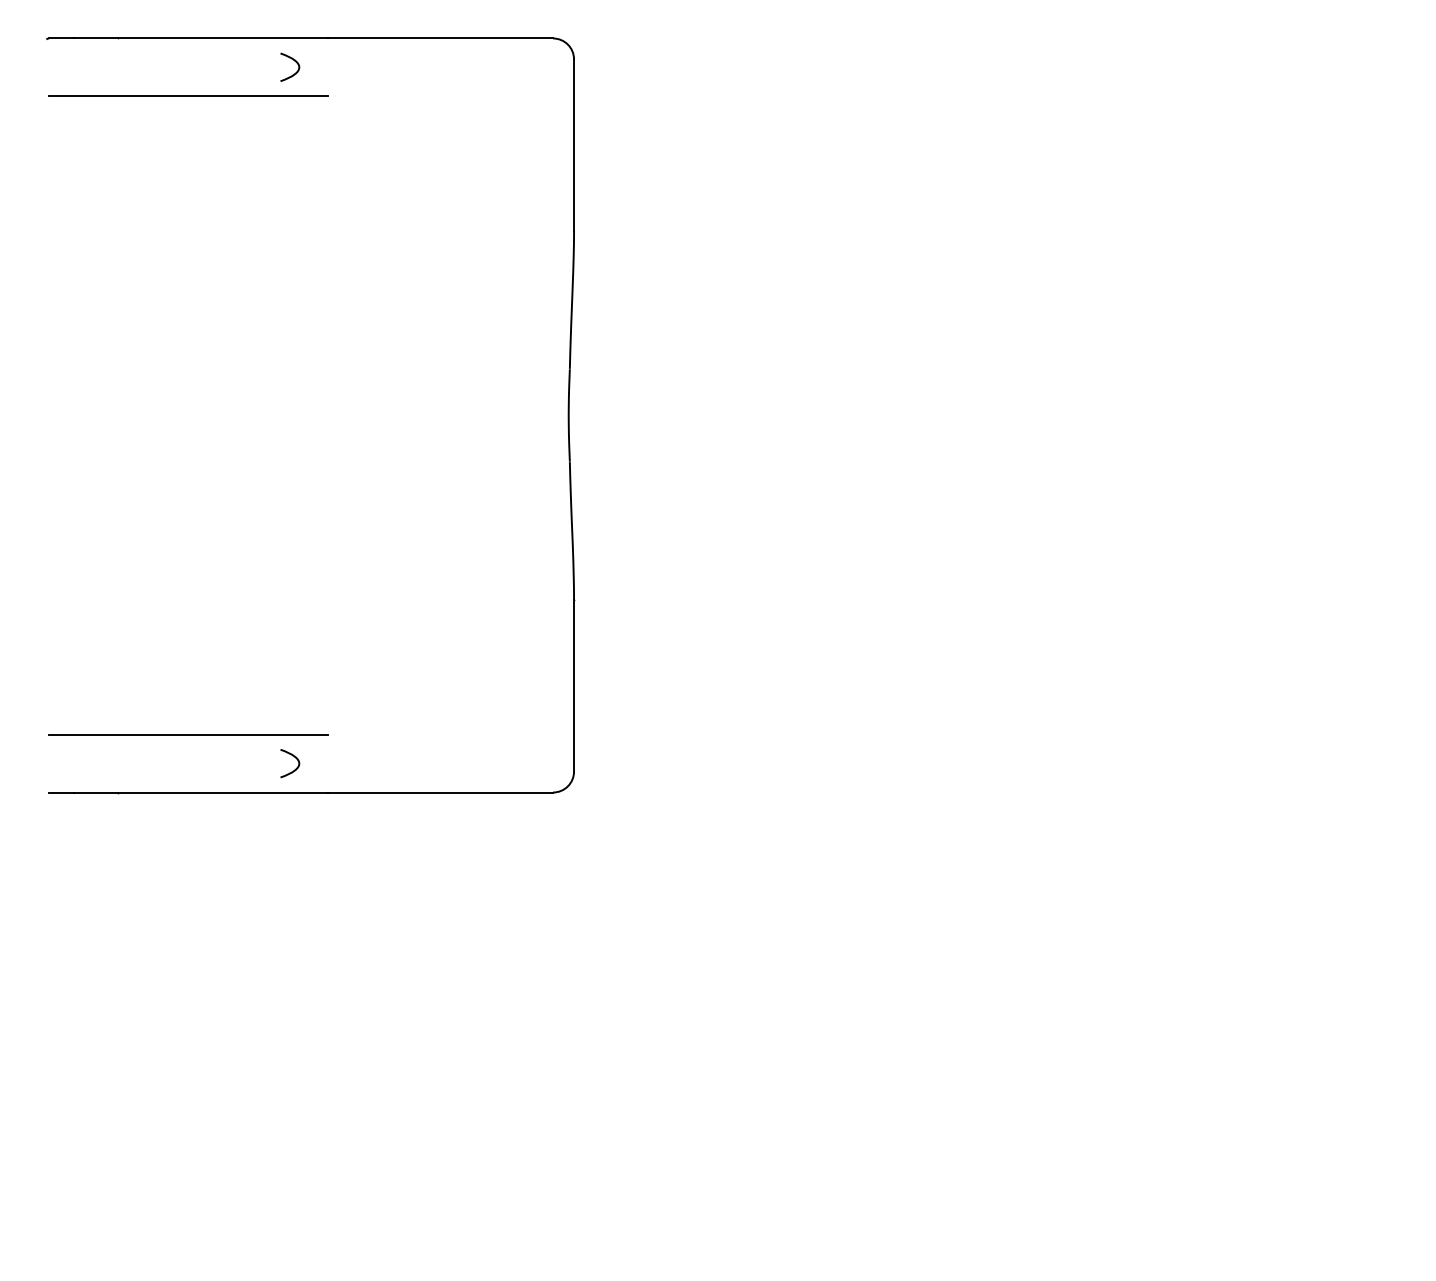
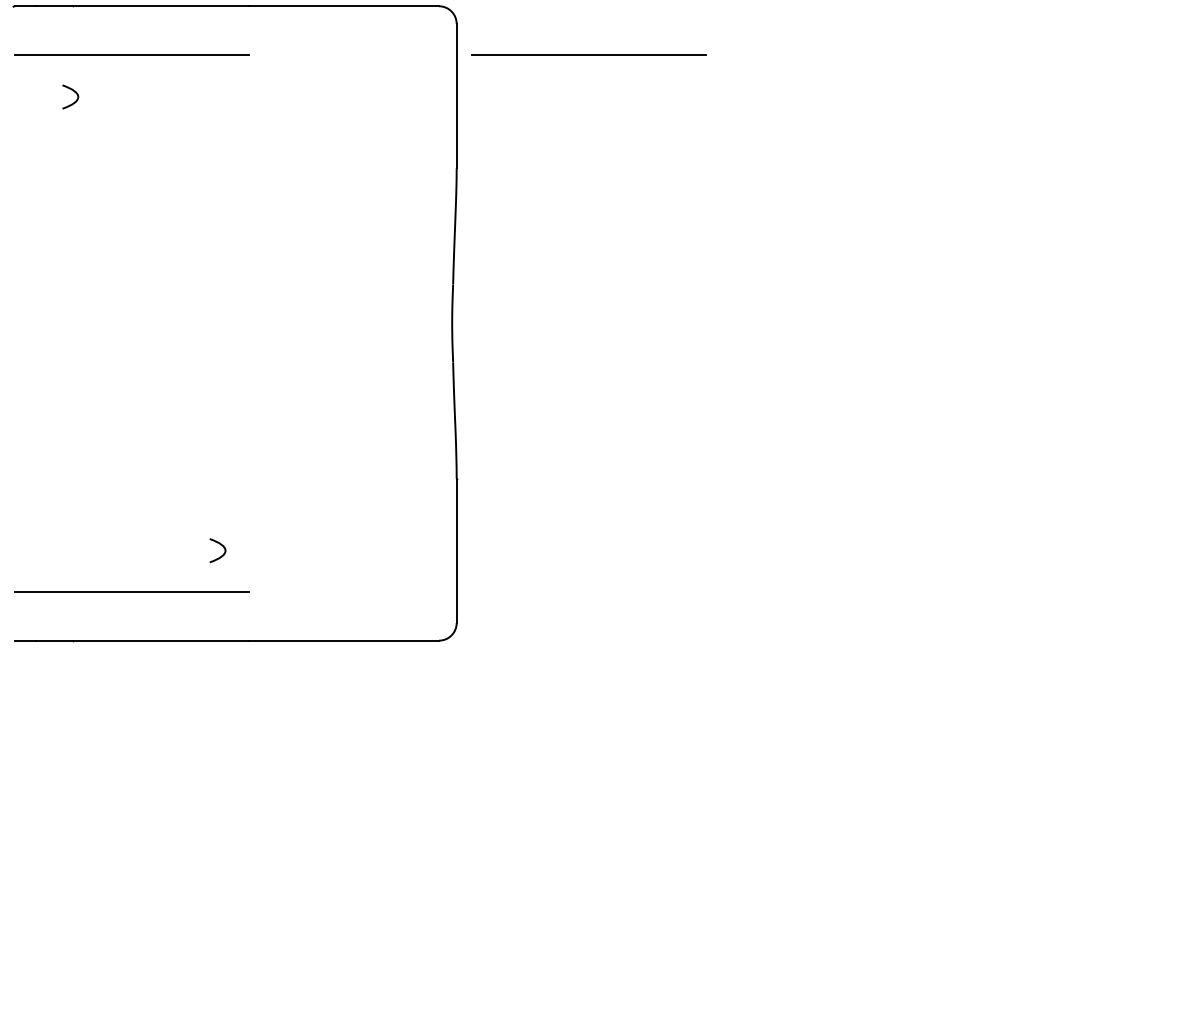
curve: (294, 61) -> (74, 92), moved
line: (731, 95) -> (589, 54), added
curve: (295, 758) -> (222, 546), moved

